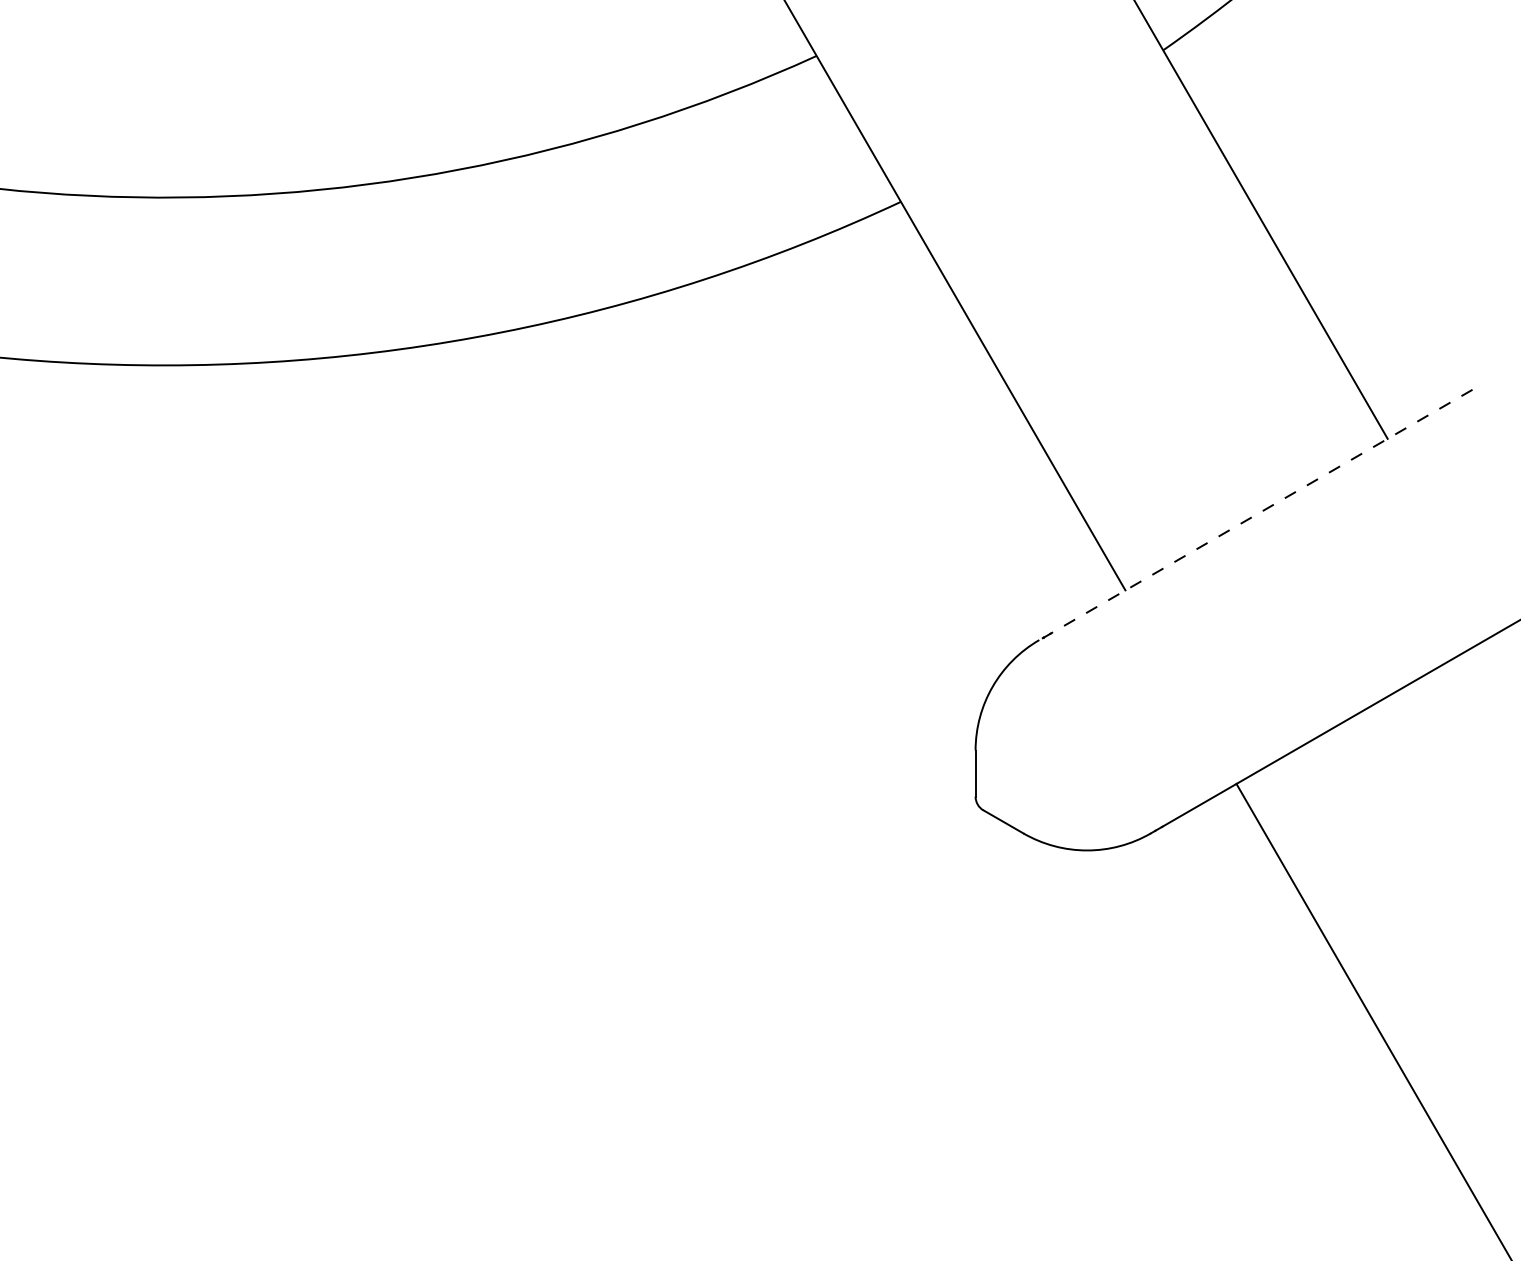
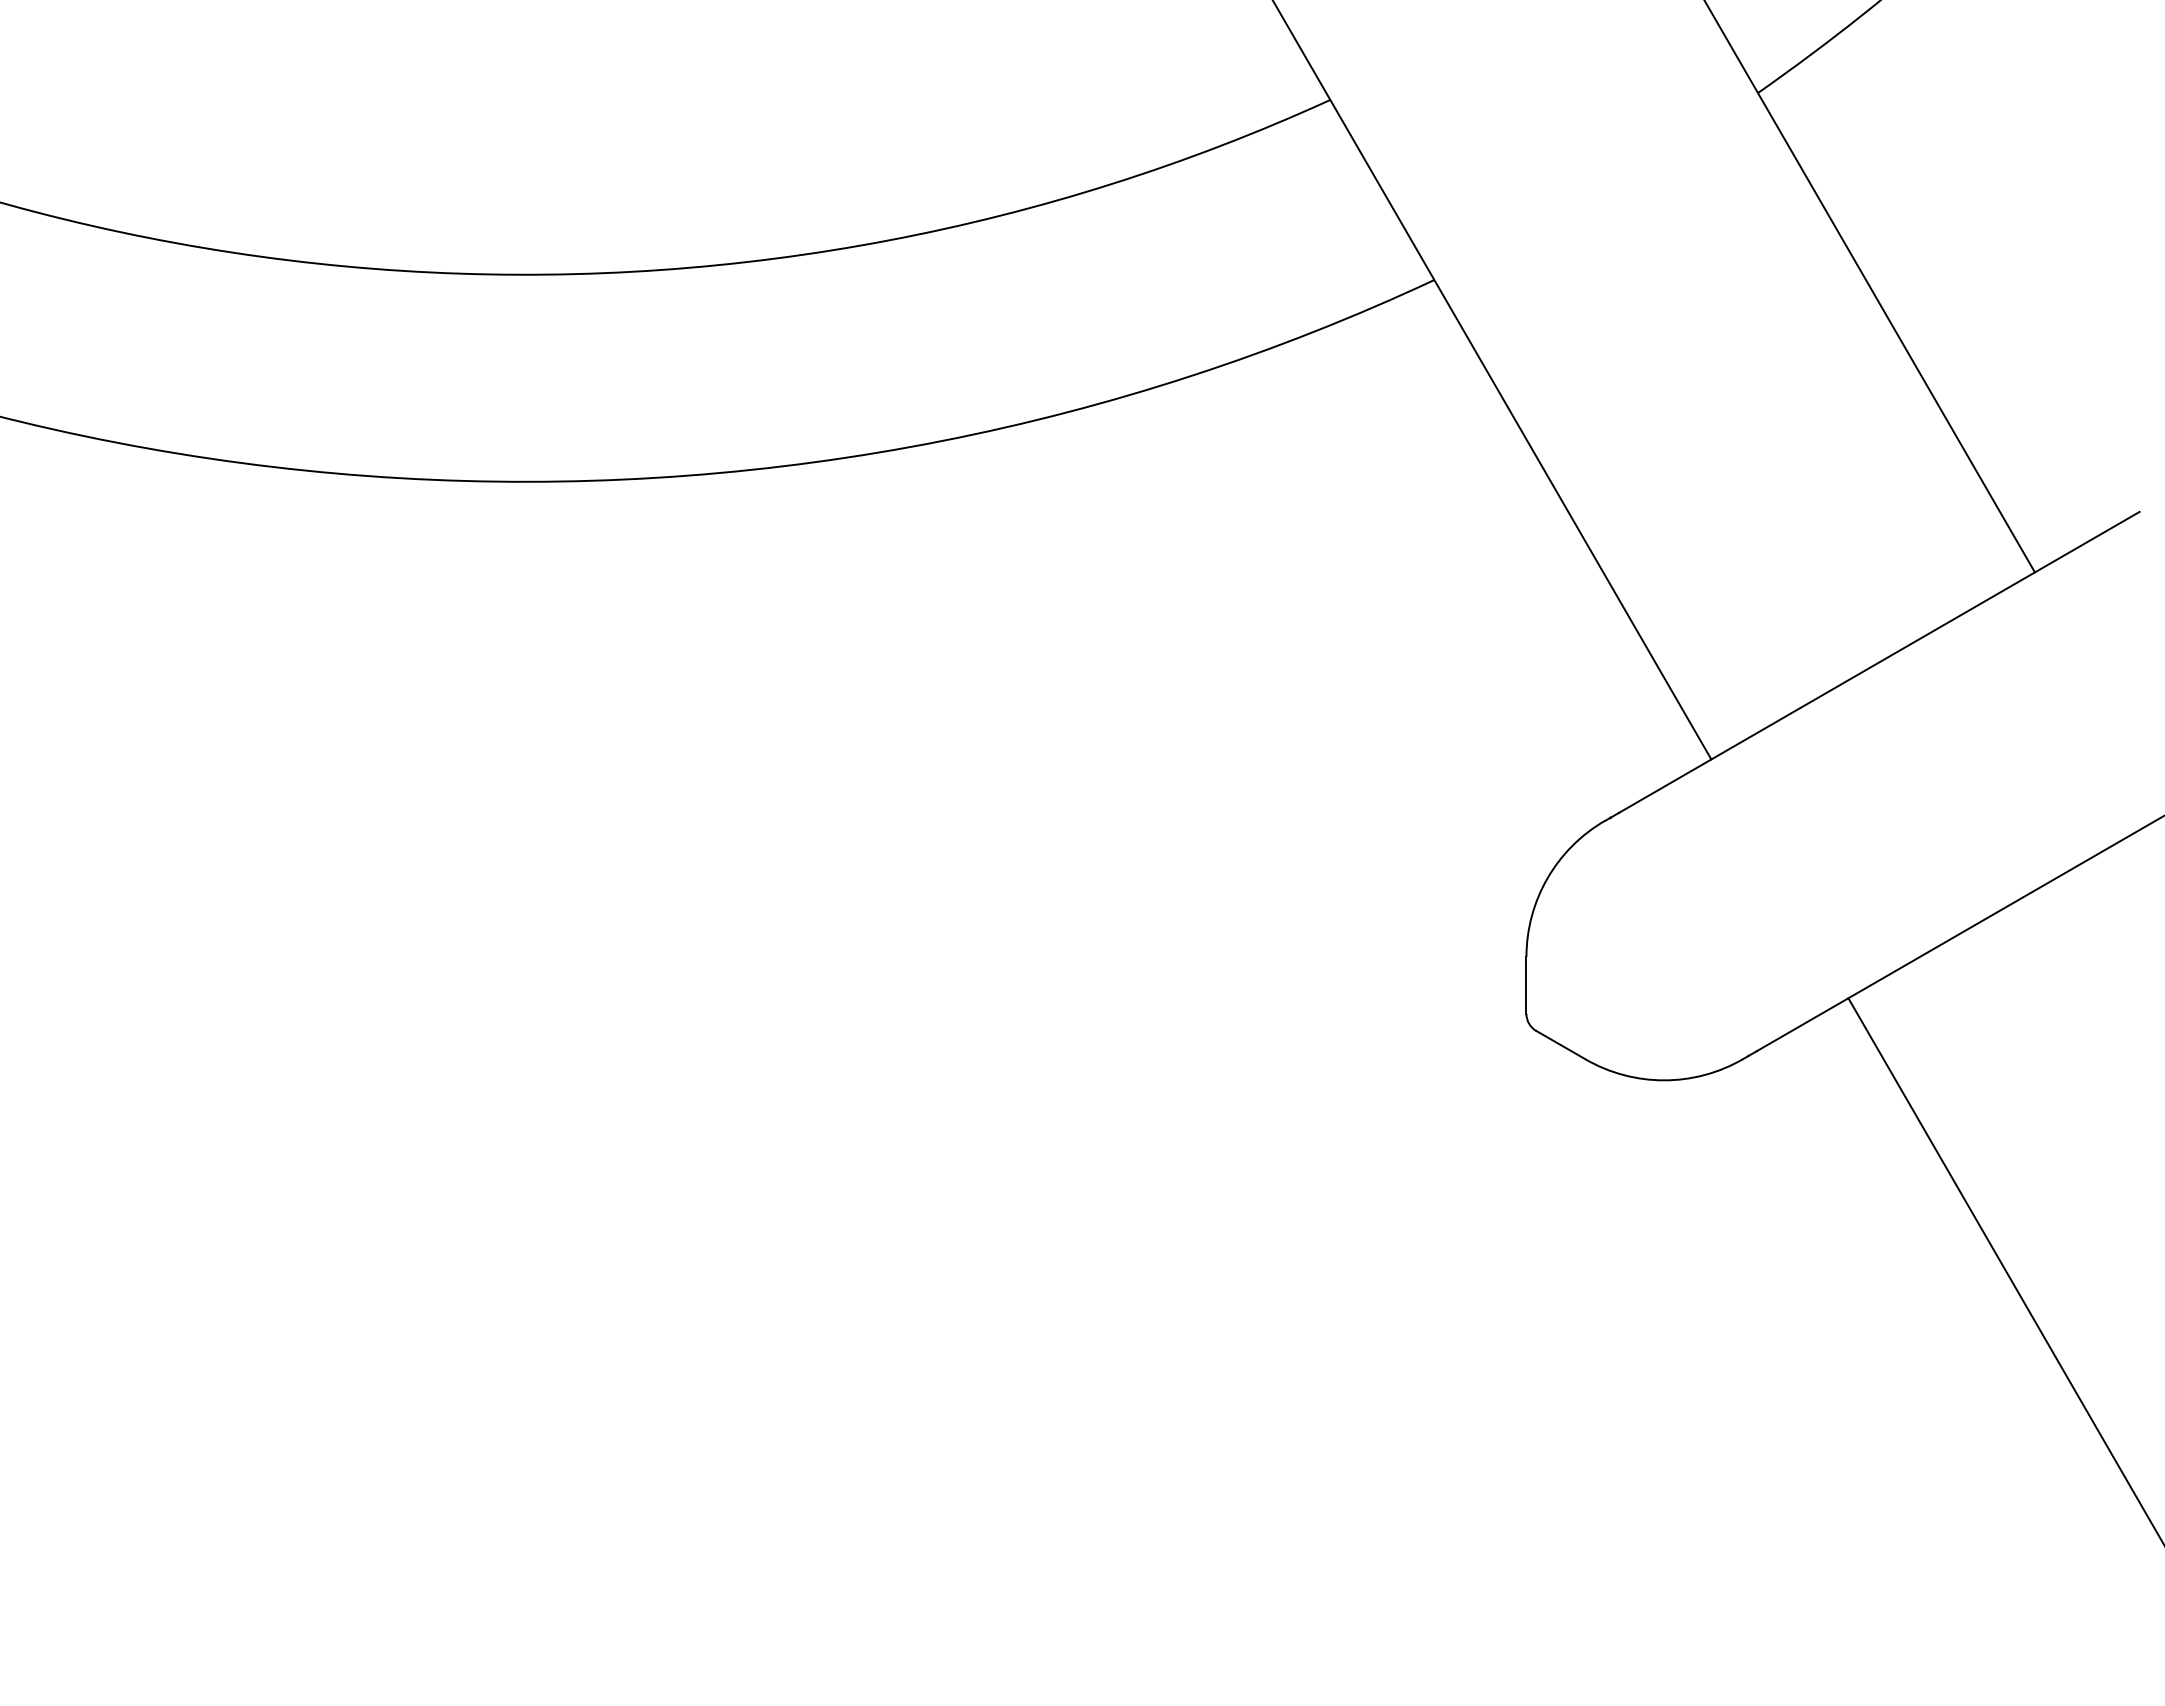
line: (1256, 515) -> (1872, 666), dashed -> solid

